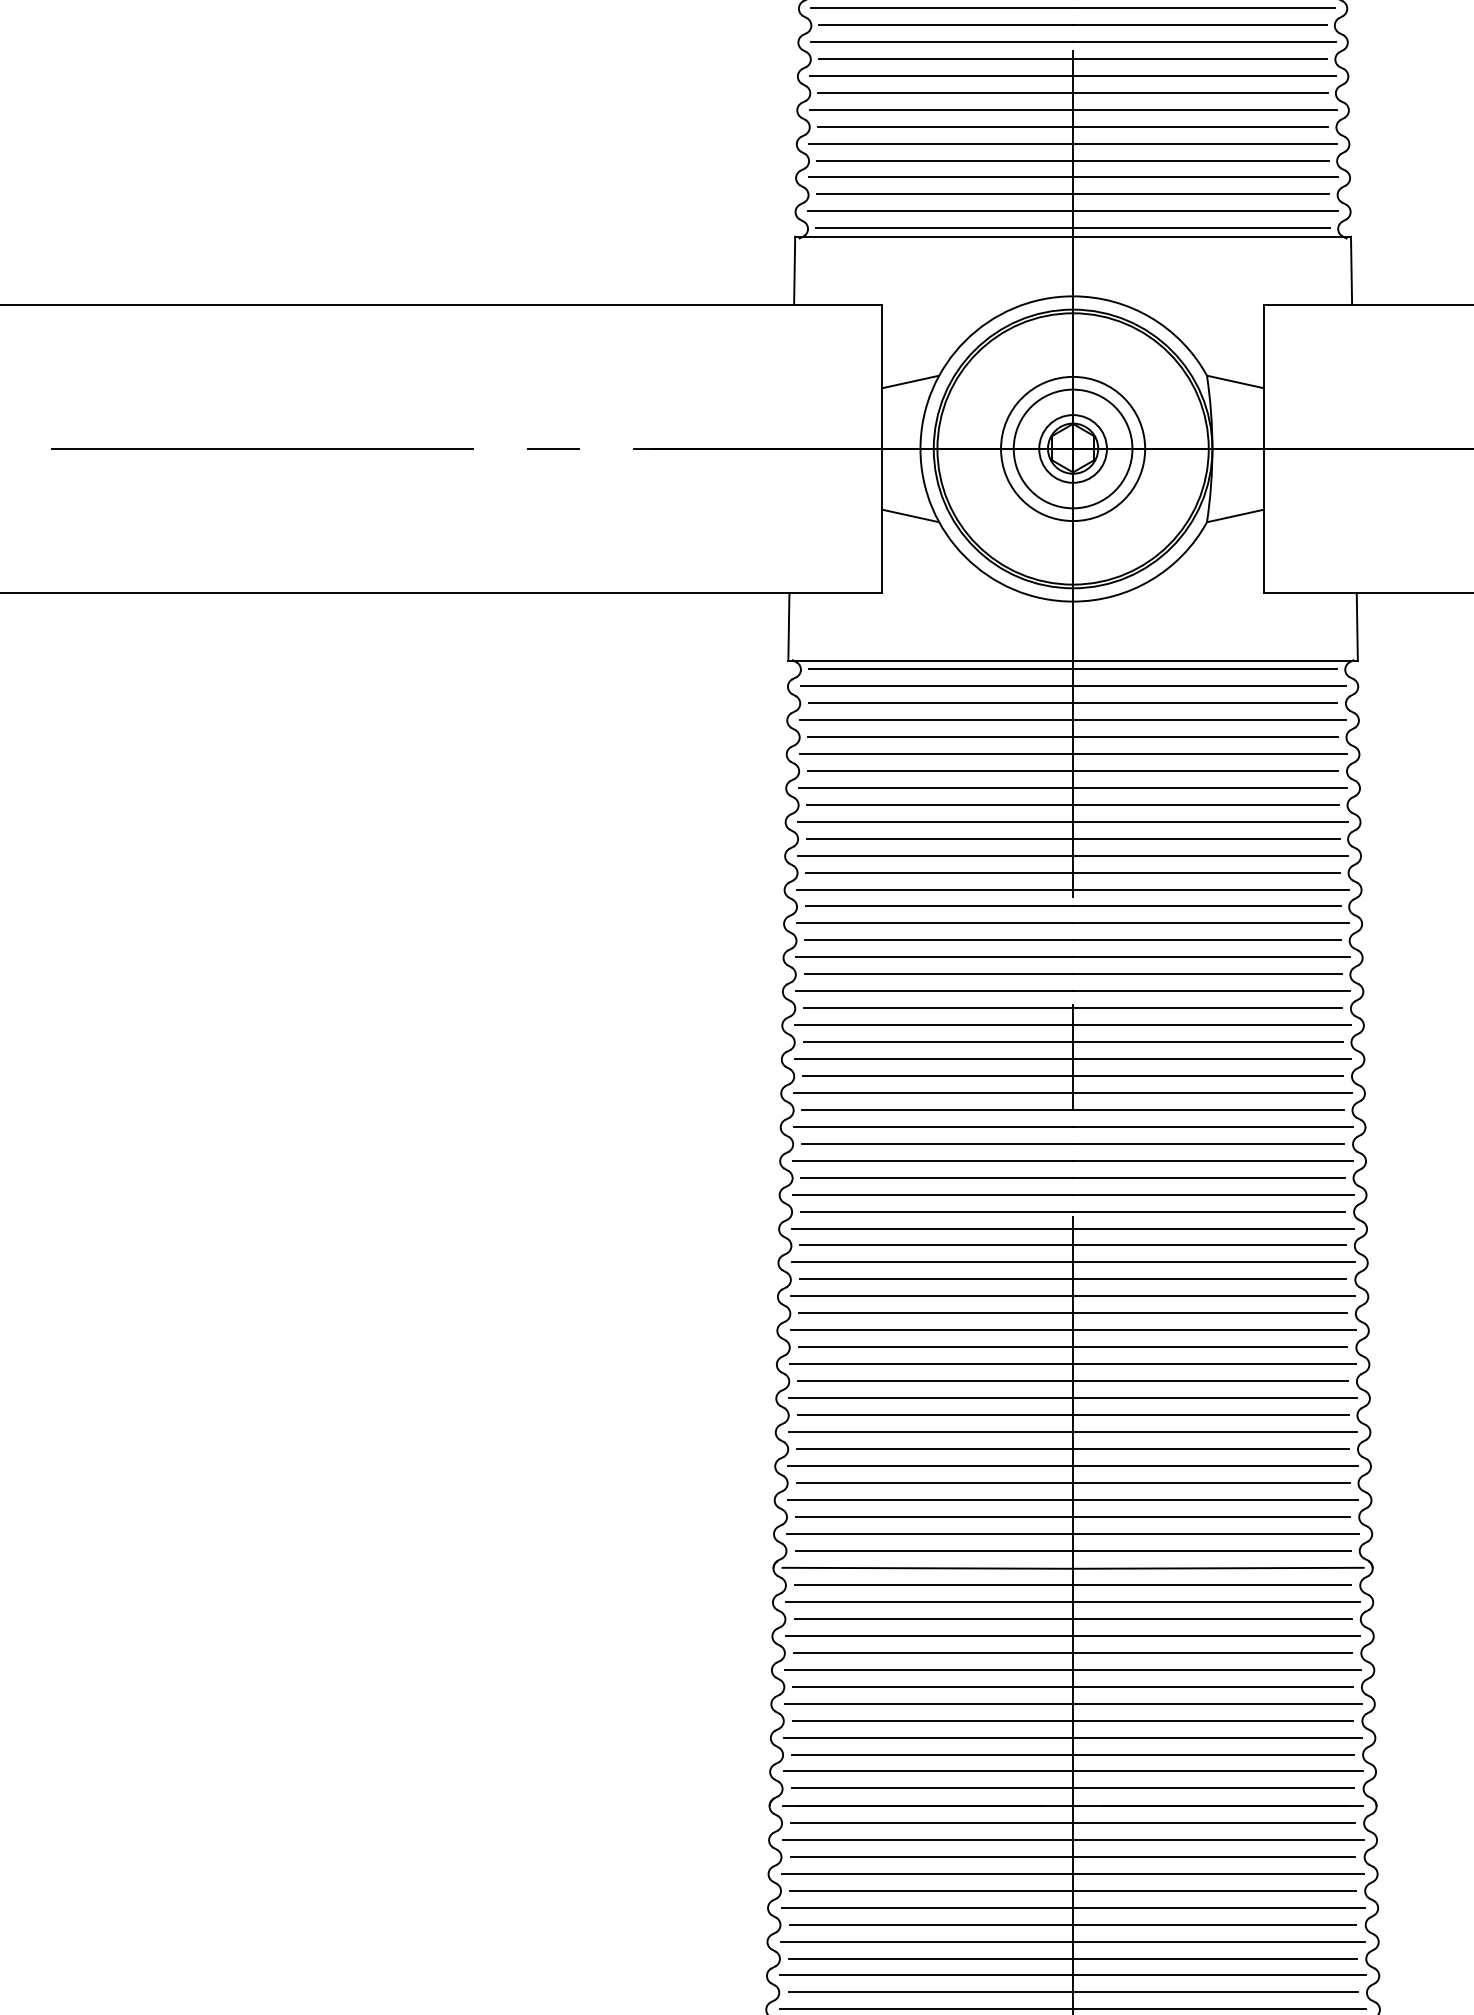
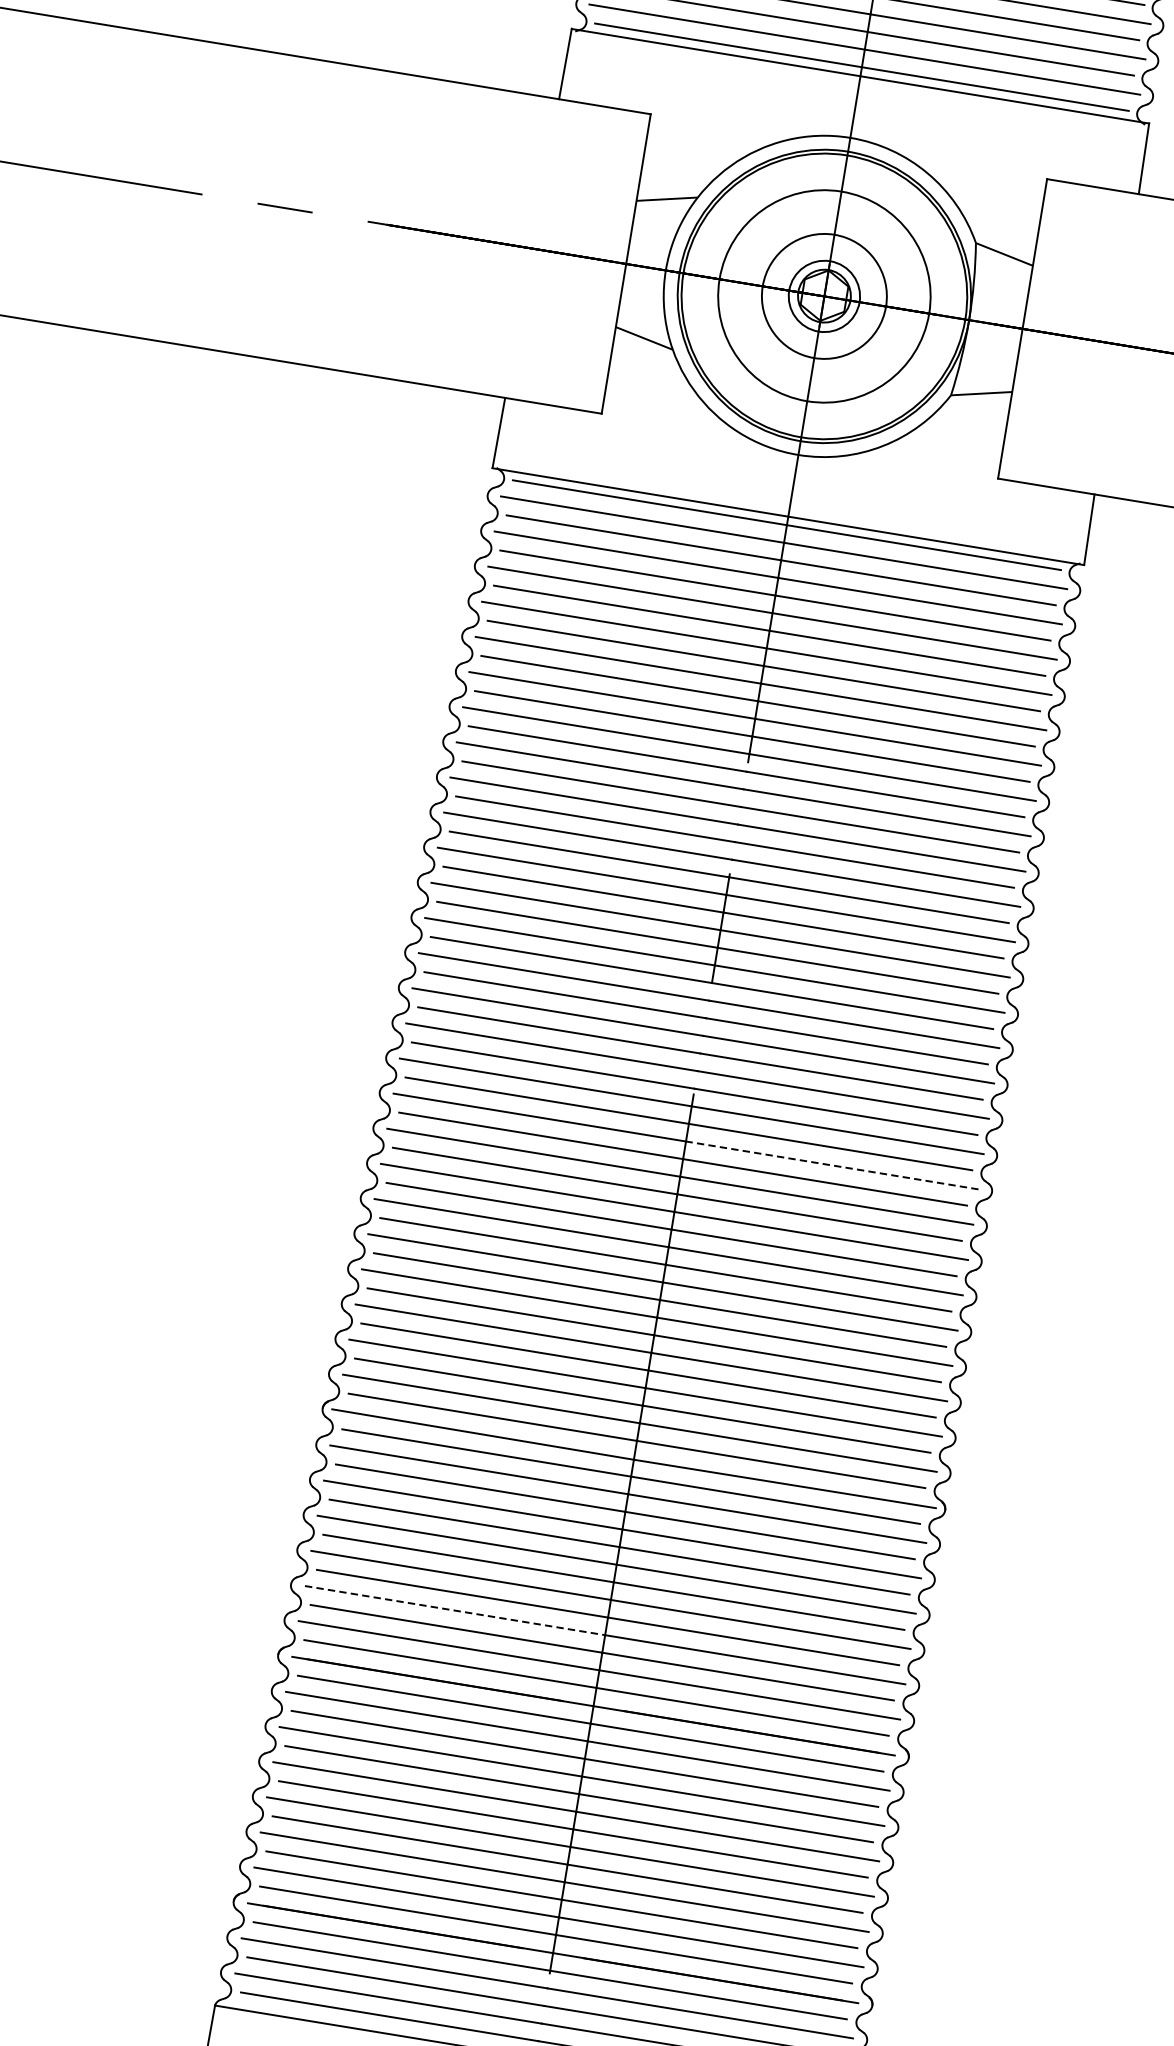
circle: (1073, 448) -> (824, 296), size x1.4
line: (1213, 1262) -> (831, 1165), solid -> dashed
line: (929, 1737) -> (456, 1610), solid -> dashed

